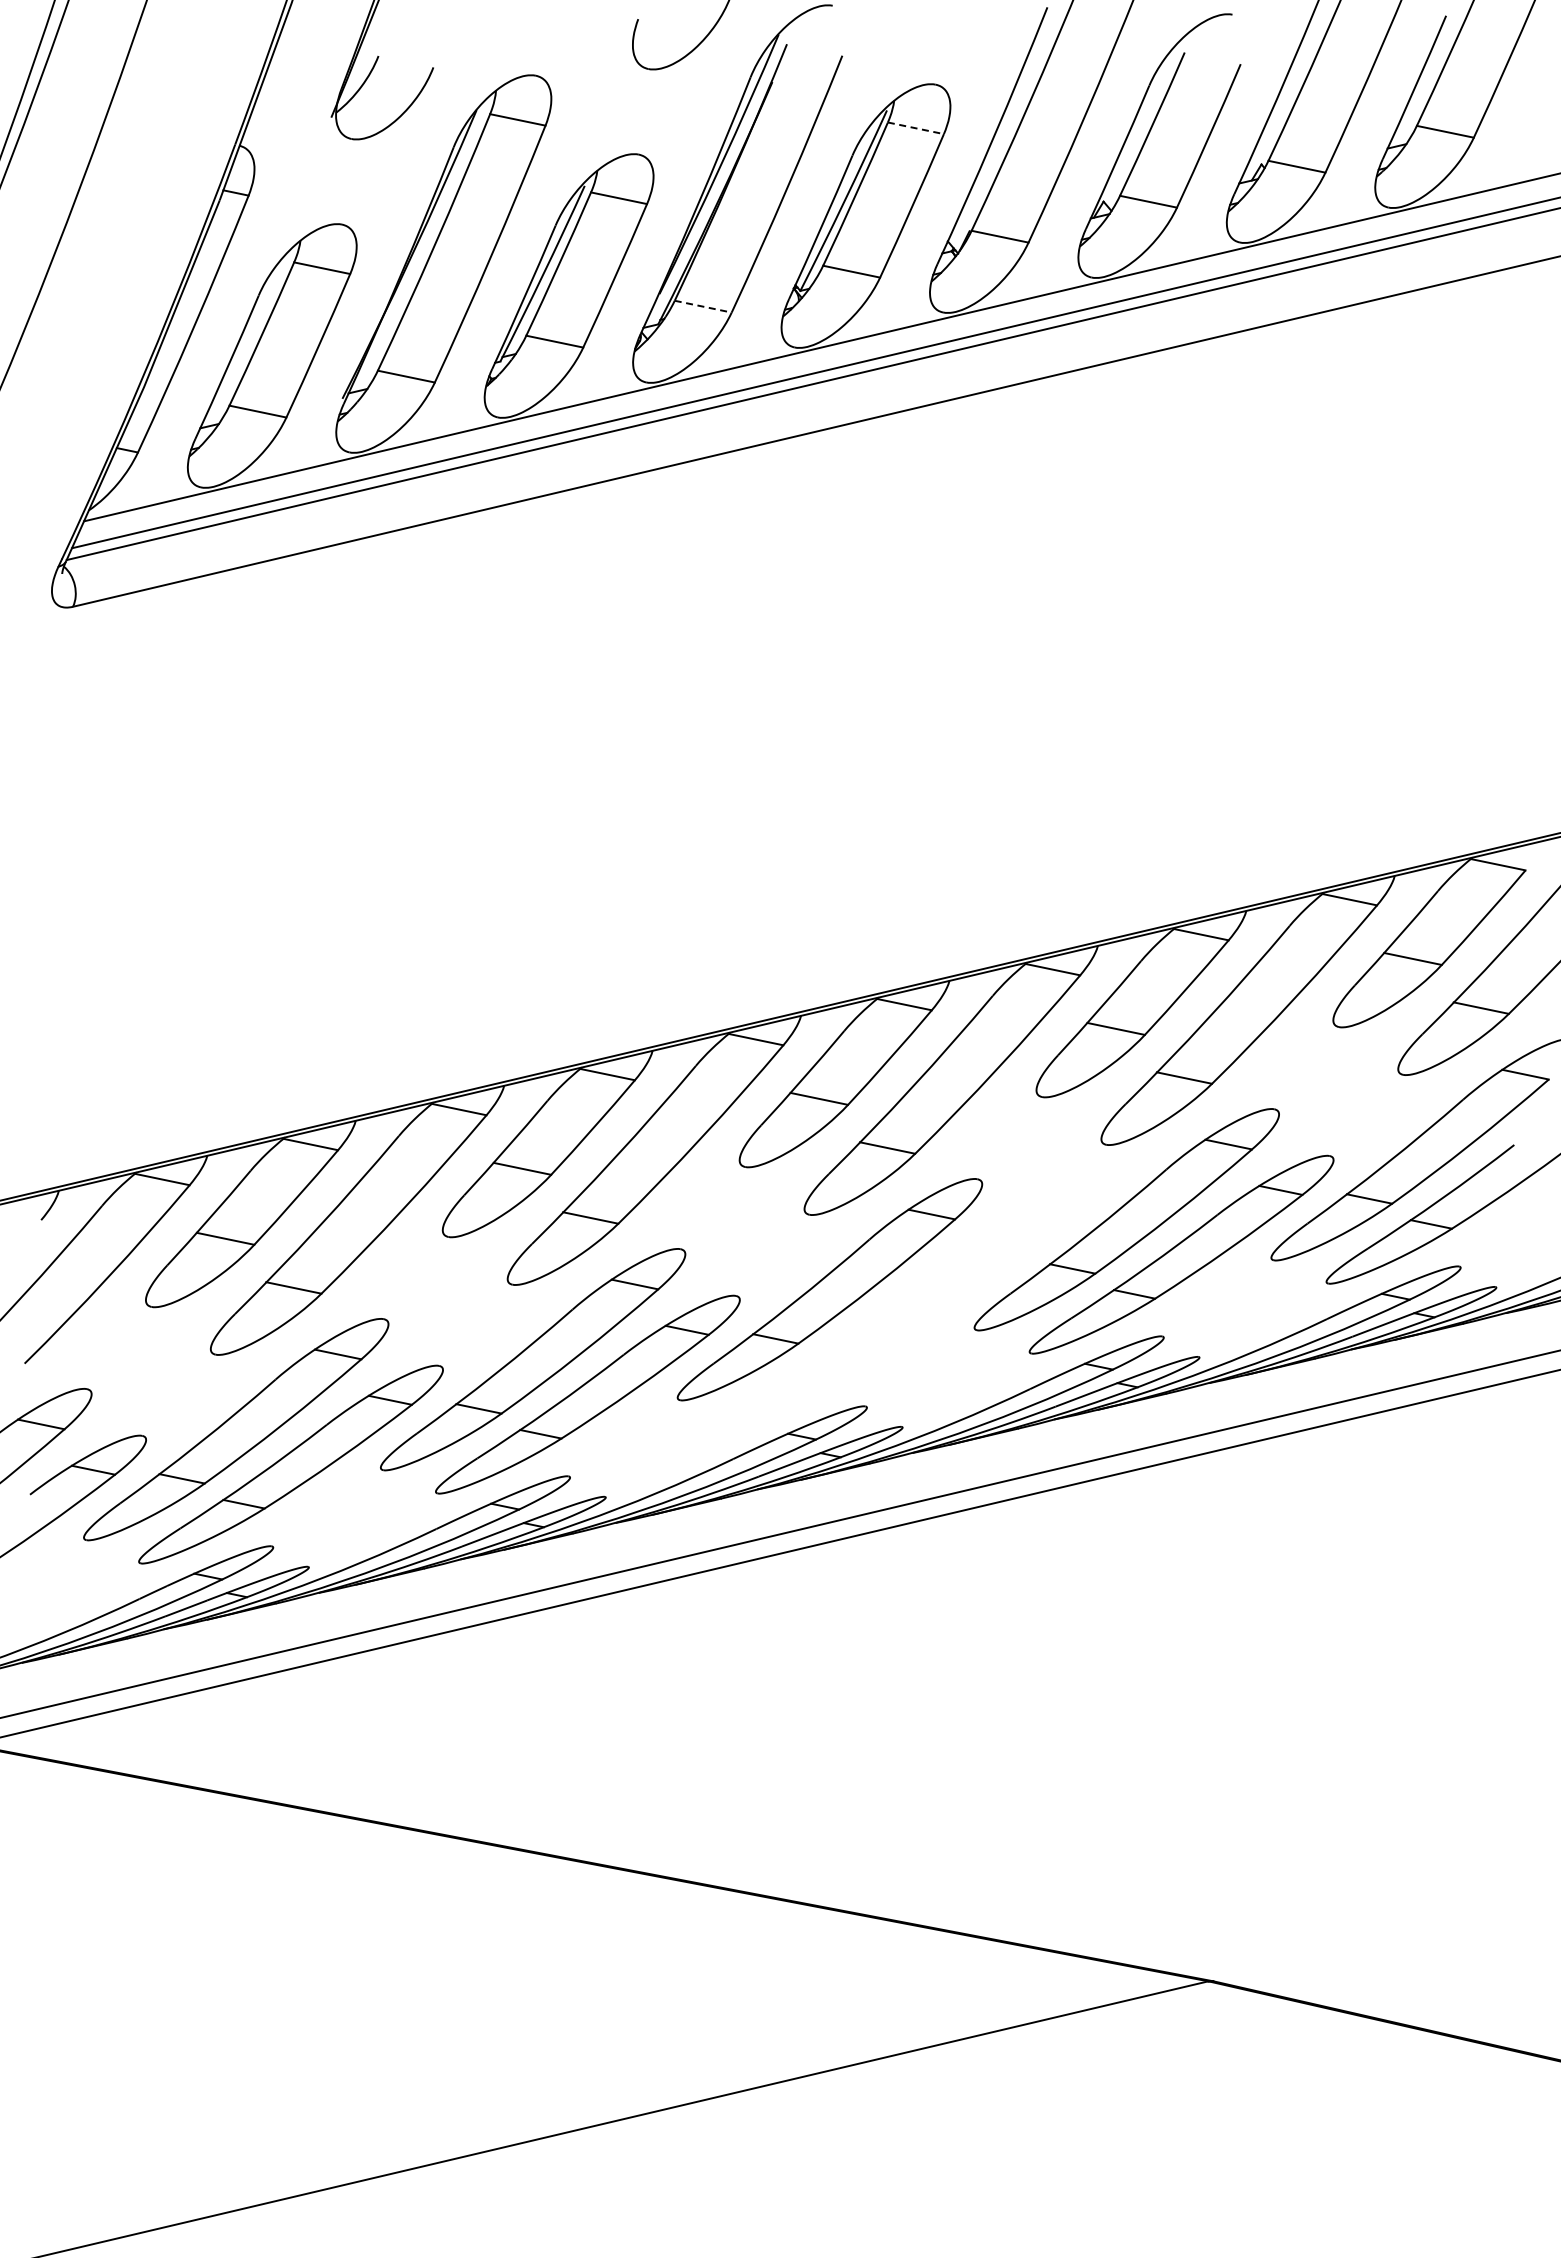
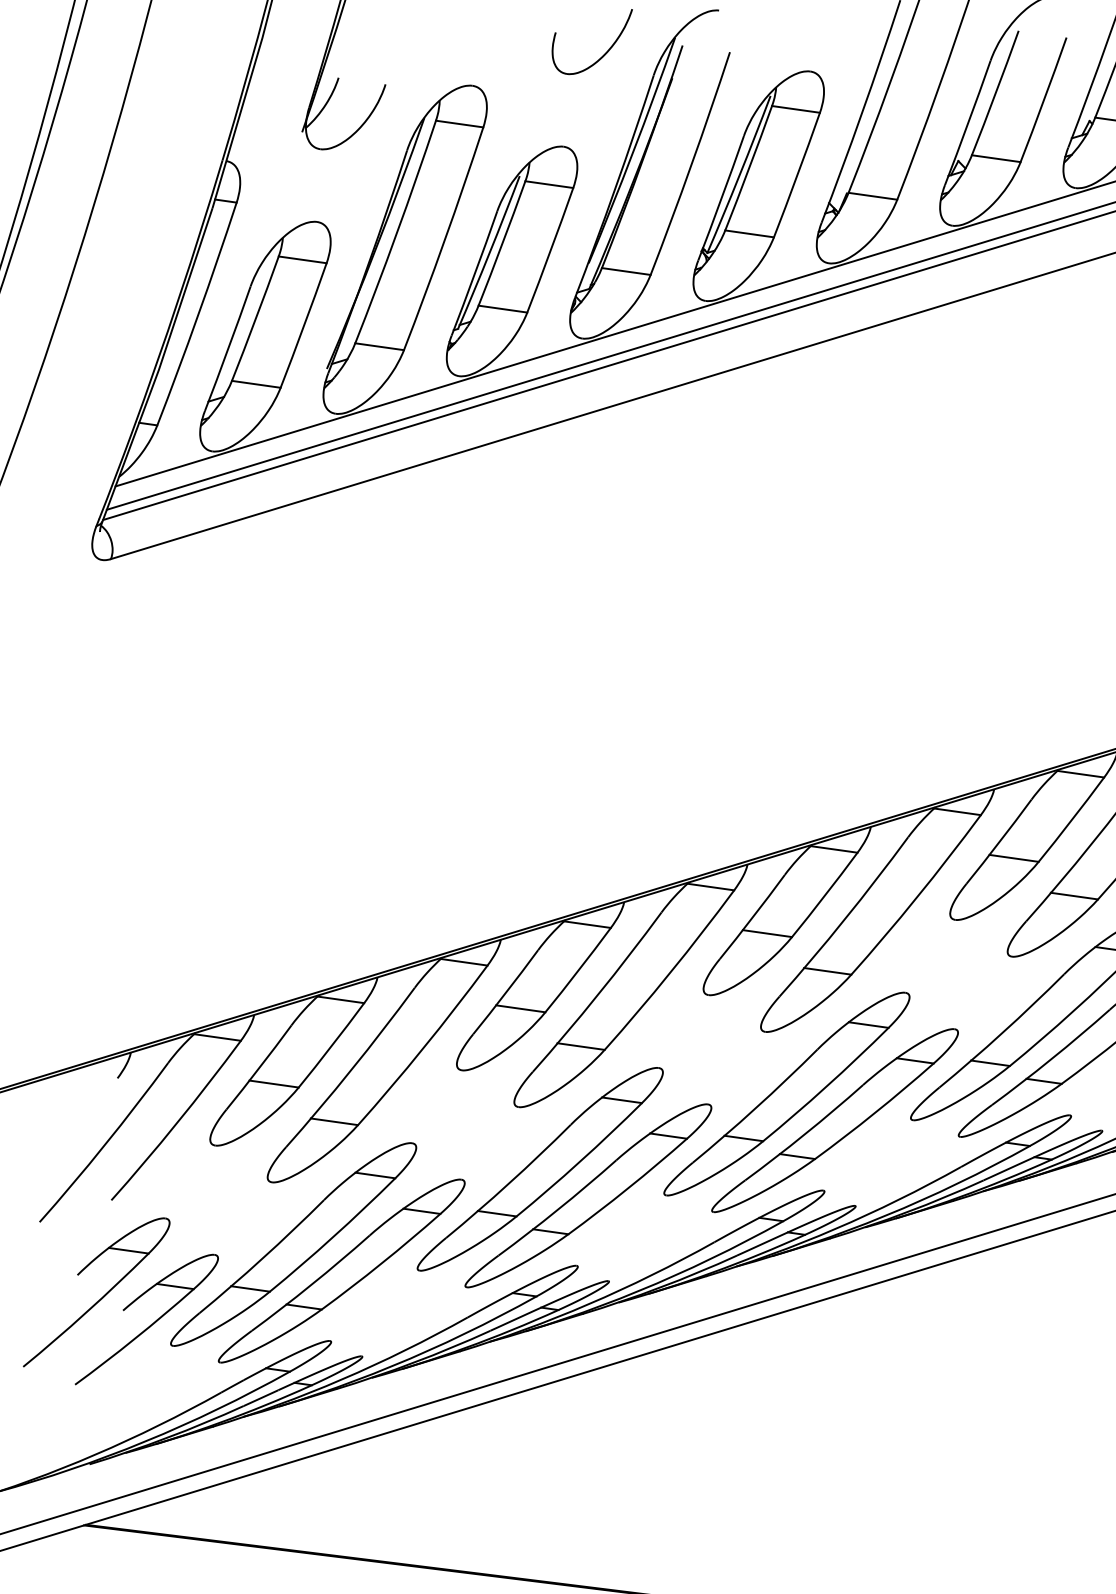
line: (915, 128) -> (795, 109), dashed -> solid
line: (703, 306) -> (626, 271), dashed -> solid
part: (884, 1324) -> (834, 1120), added

